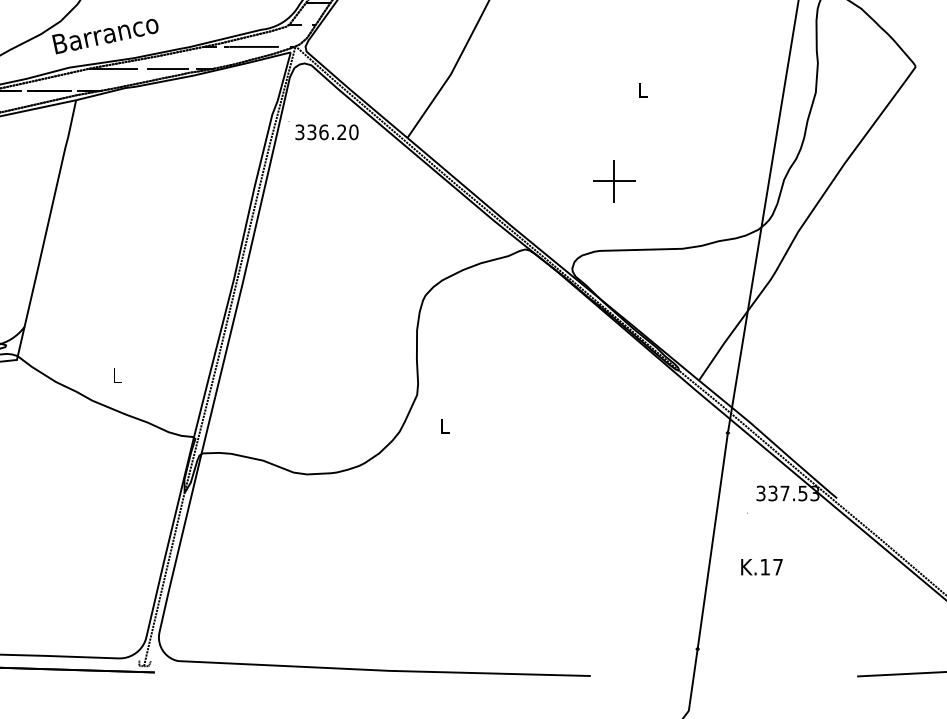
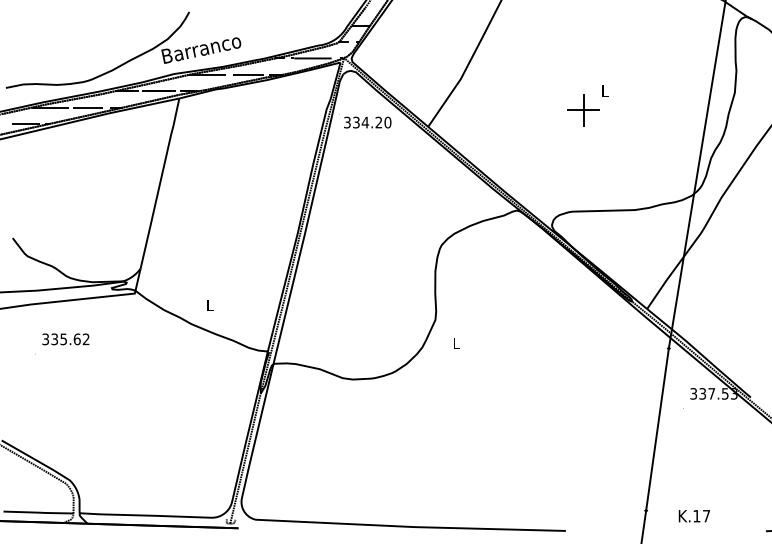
text: (322, 132) -> (364, 122), 336.20 -> 334.20
part: (614, 181) -> (583, 110), moved
text: (760, 567) -> (693, 516), moved

